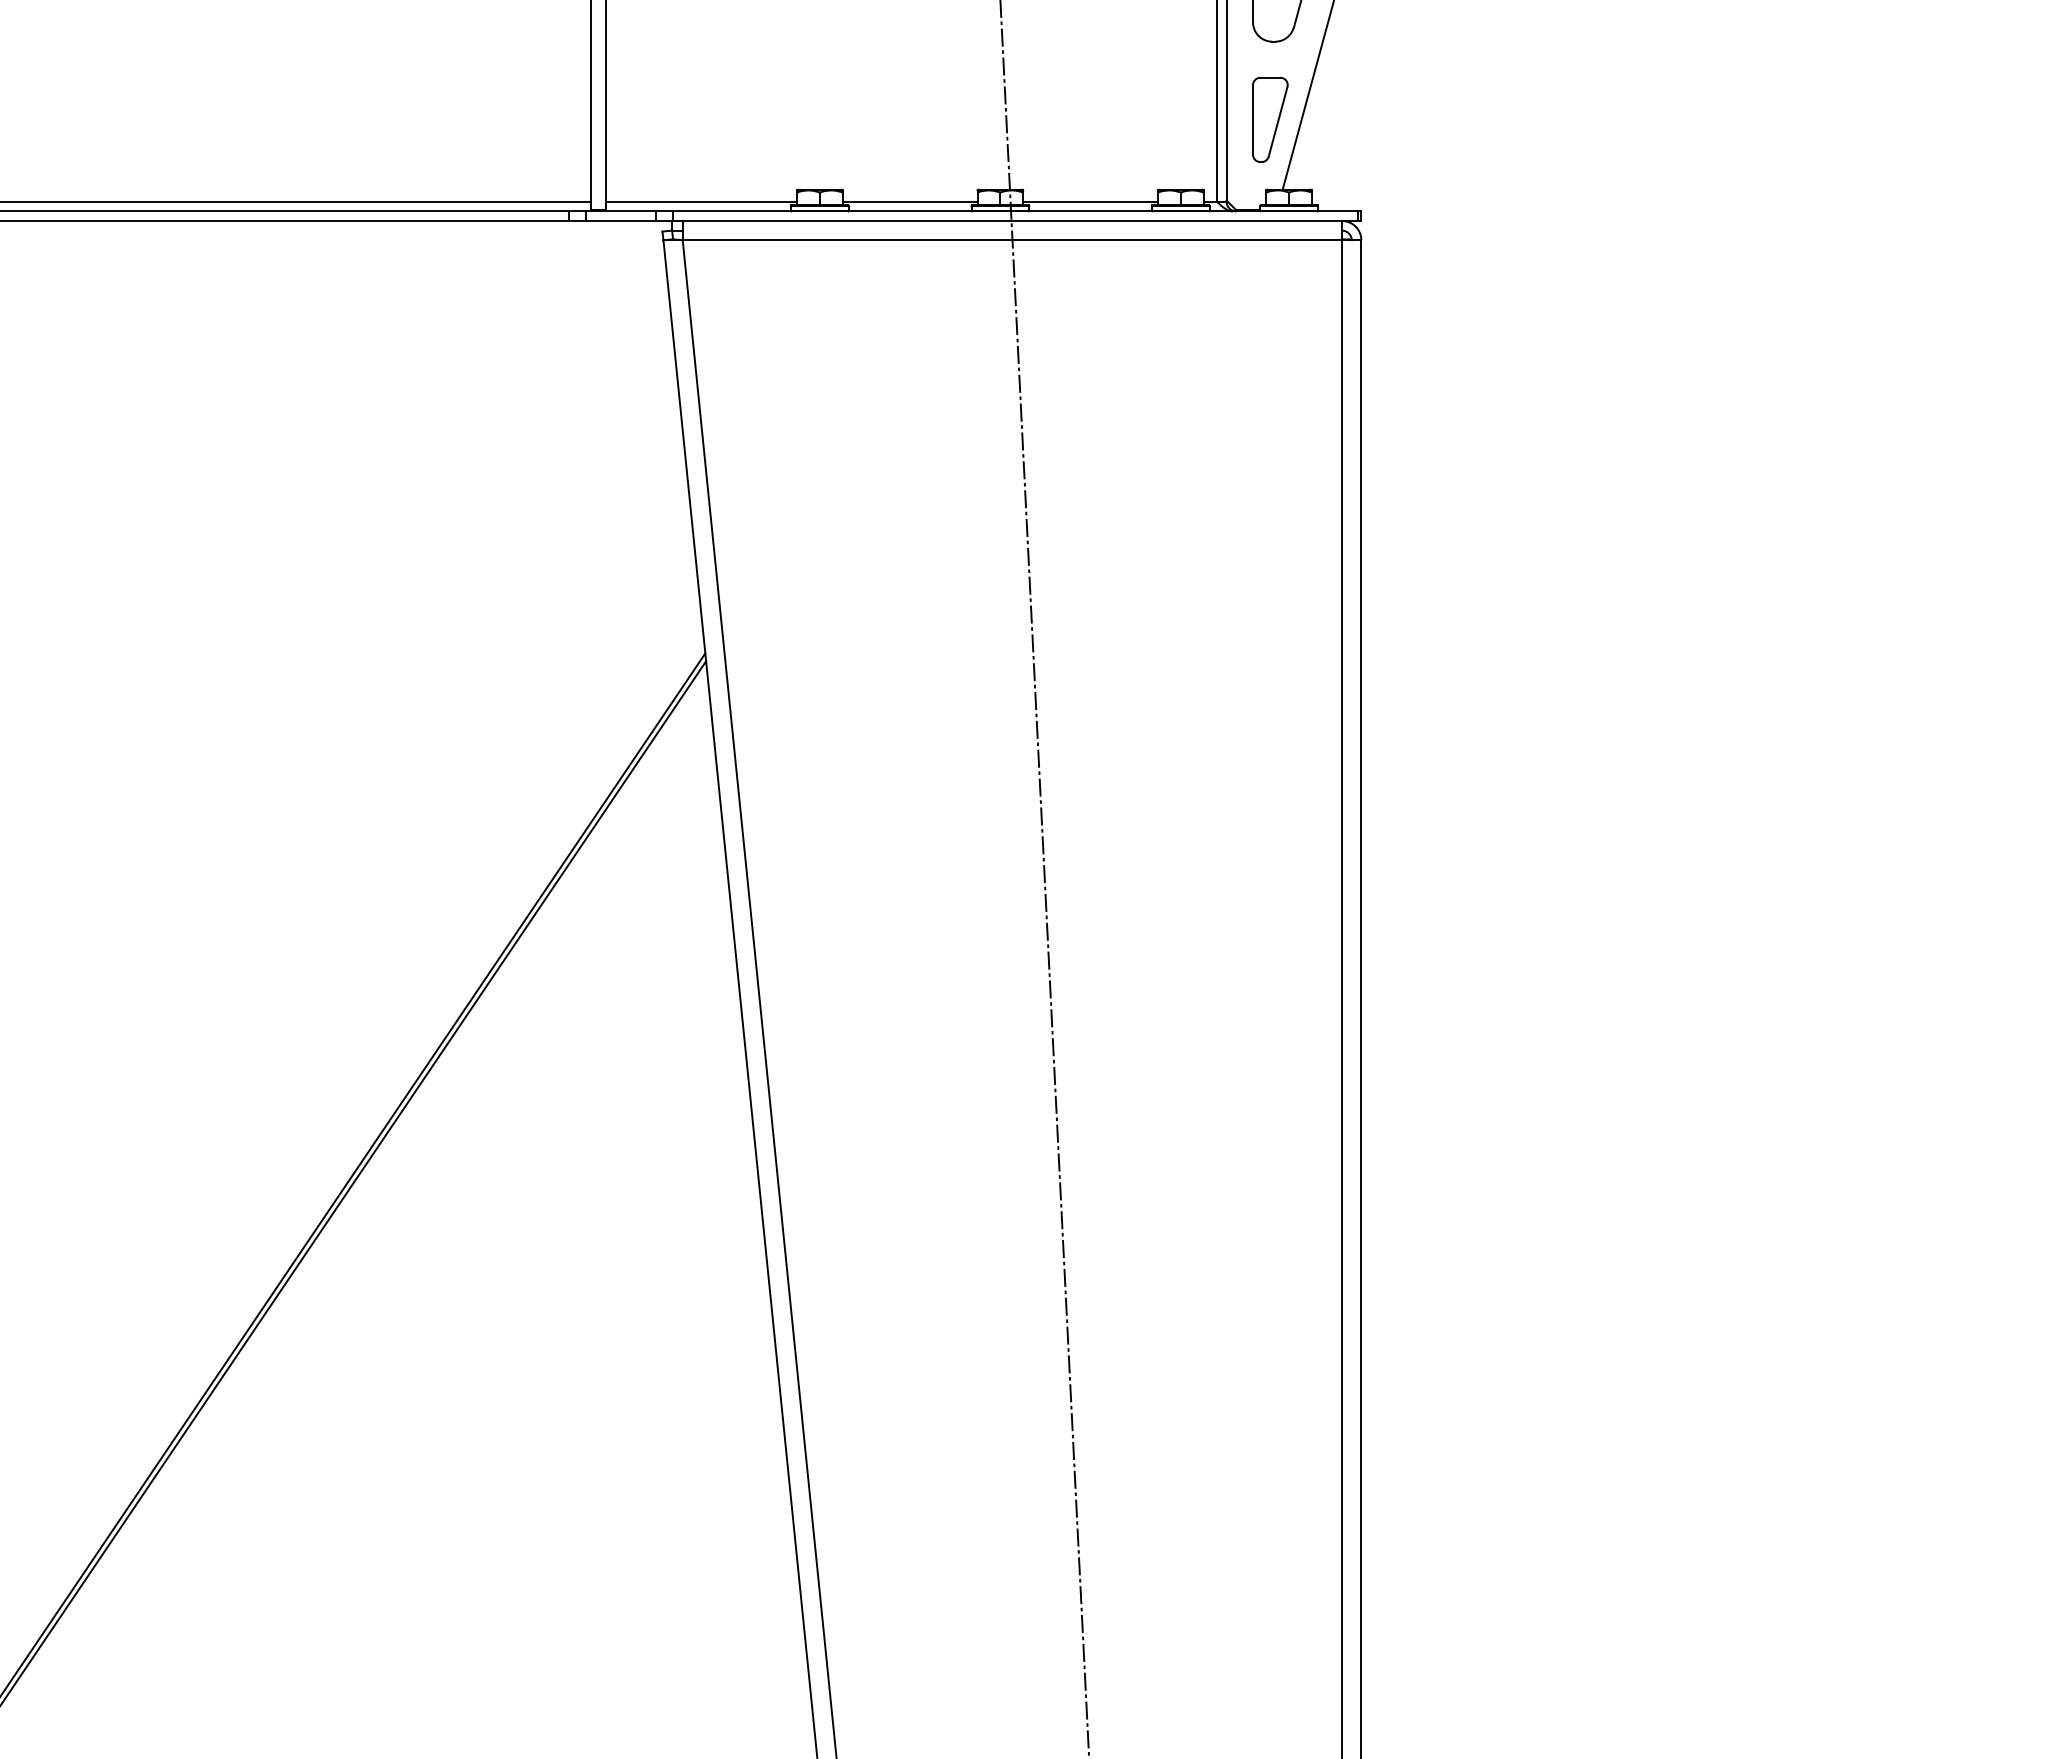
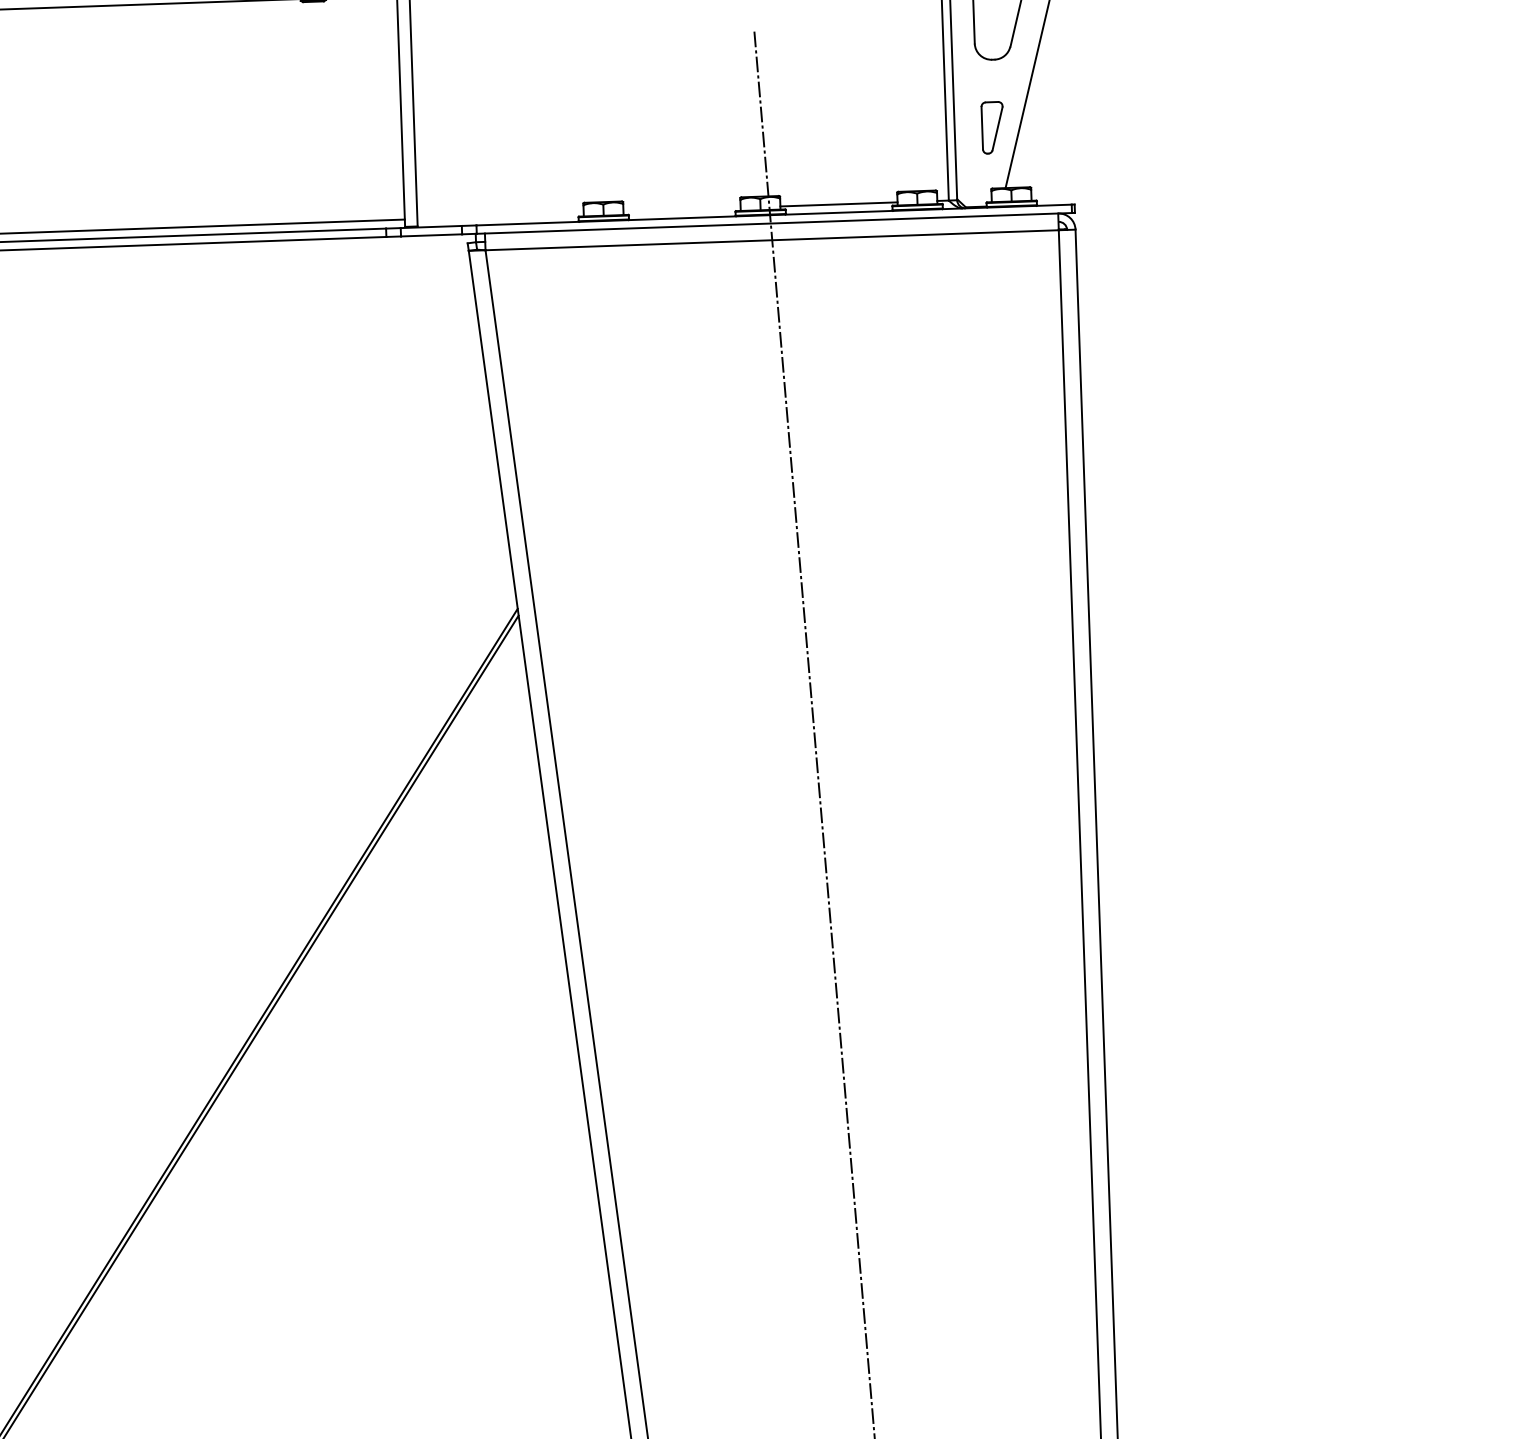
part: (1270, 119) -> (992, 127), size x0.7
line: (701, 201) -> (500, 216), removed
line: (909, 201) -> (681, 209), removed

